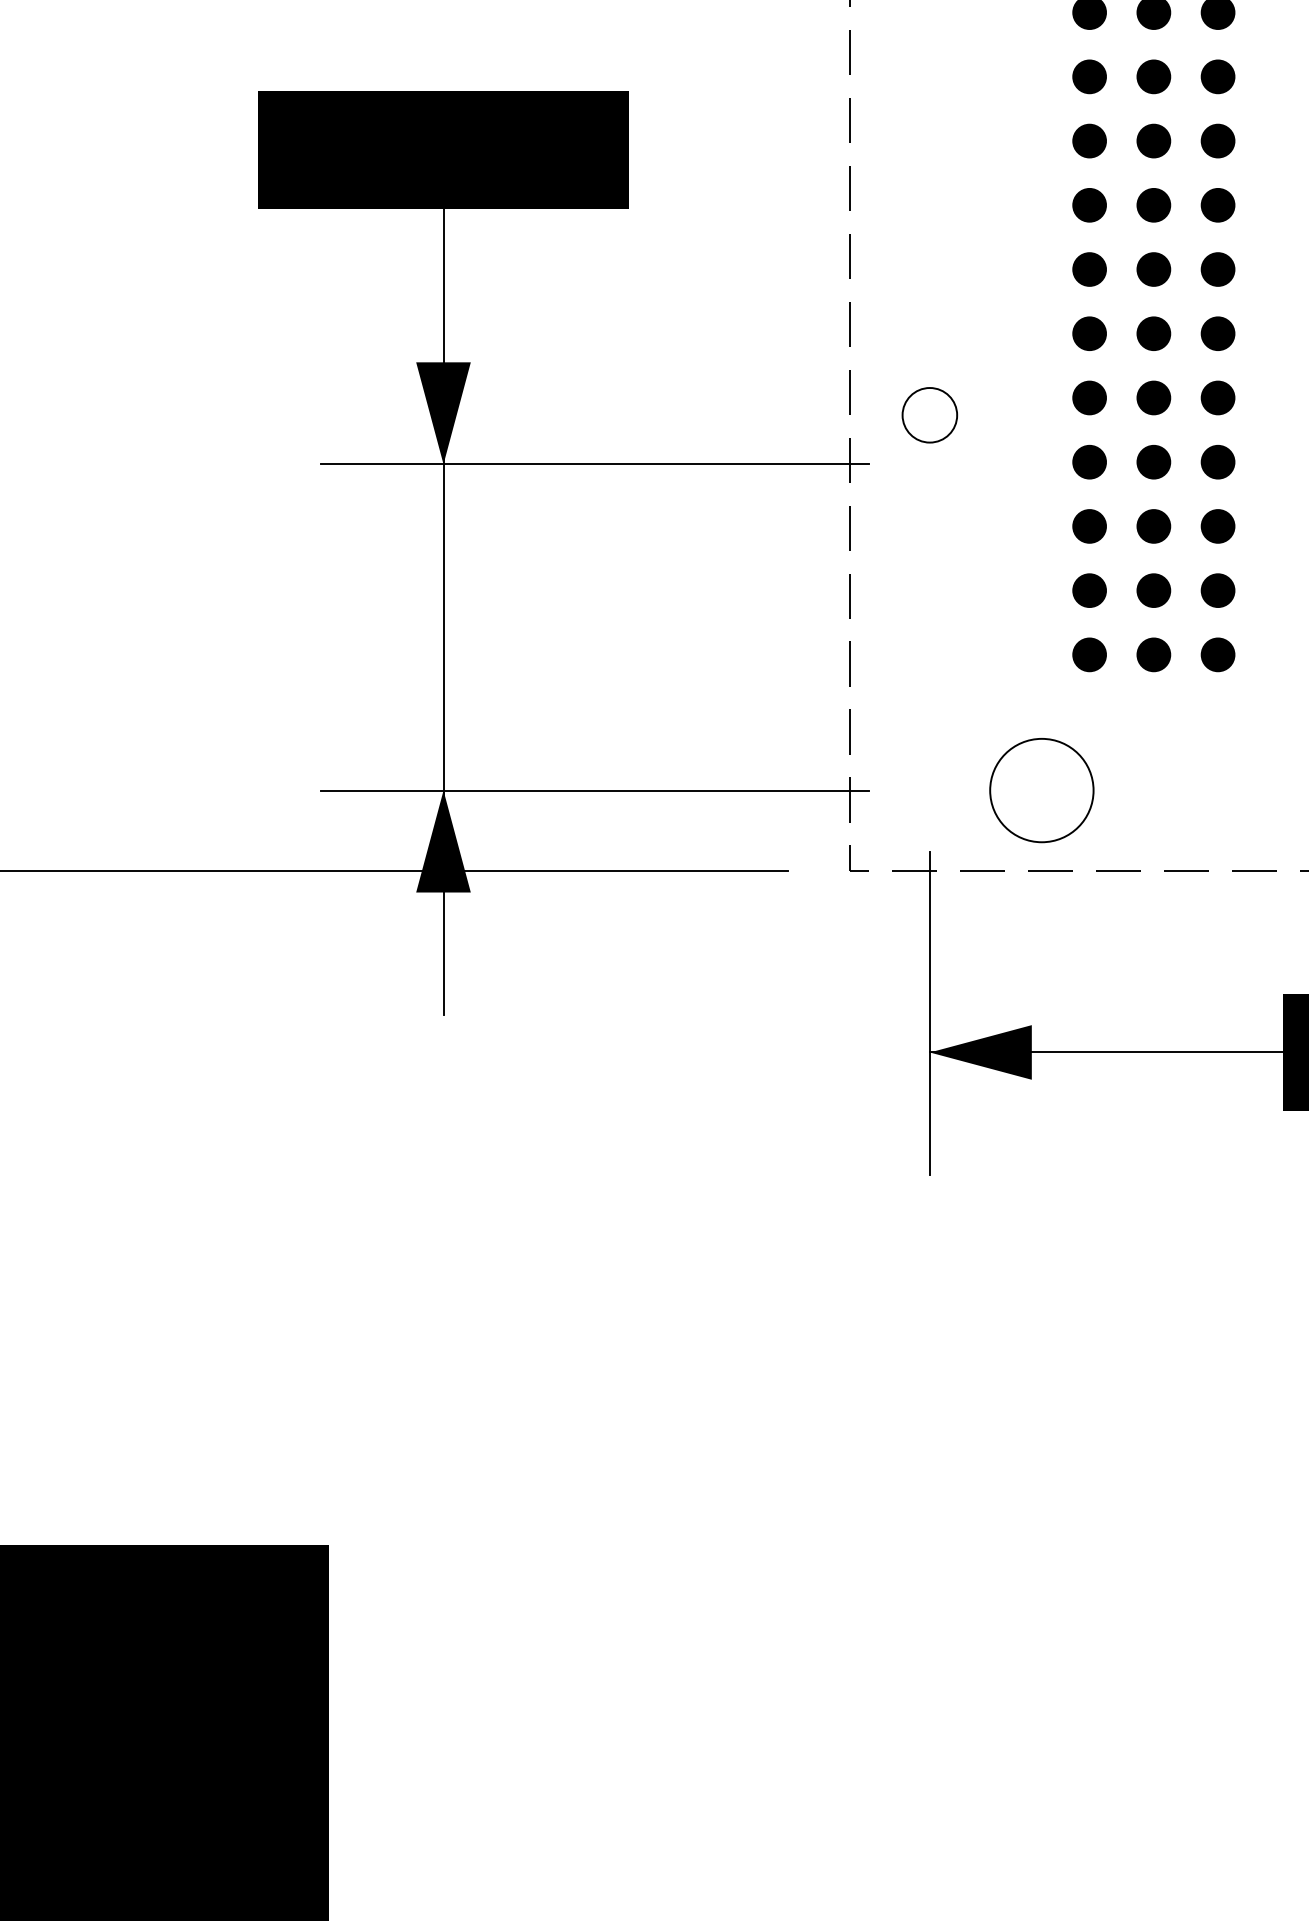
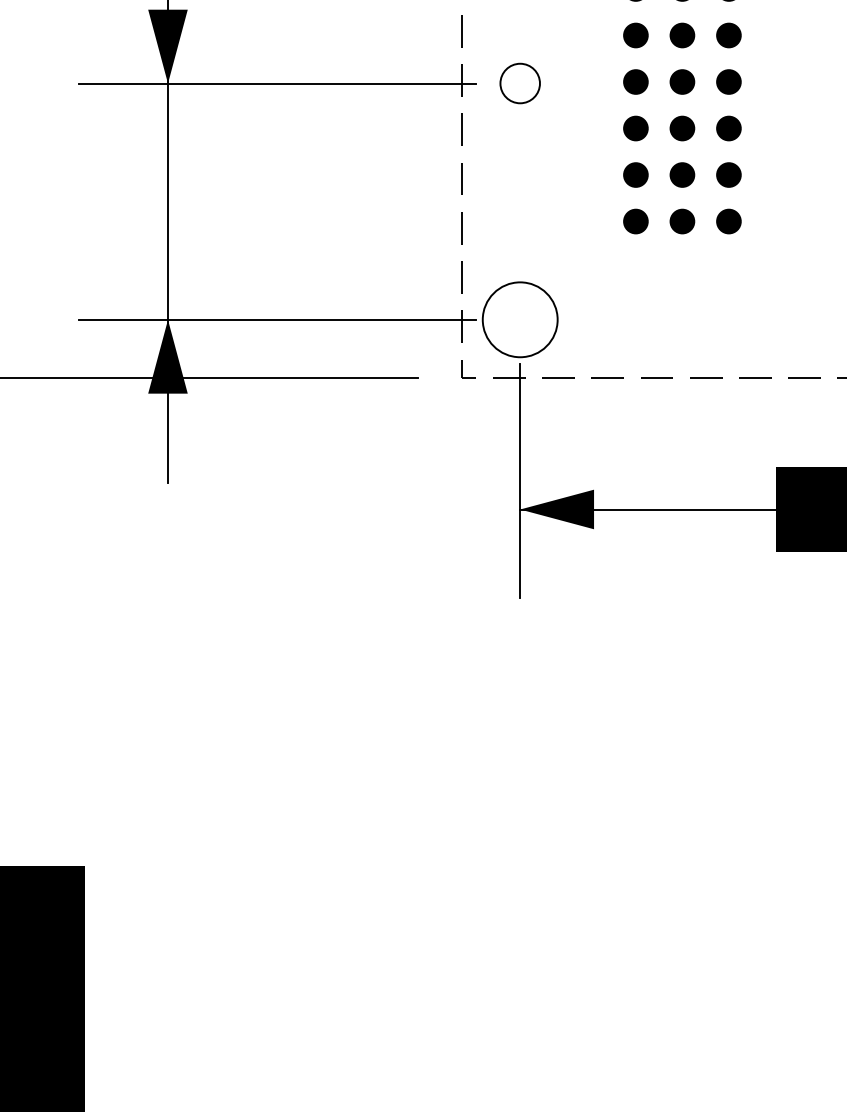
circle: (929, 415) -> (519, 83), moved
circle: (1041, 790) -> (519, 319), moved

